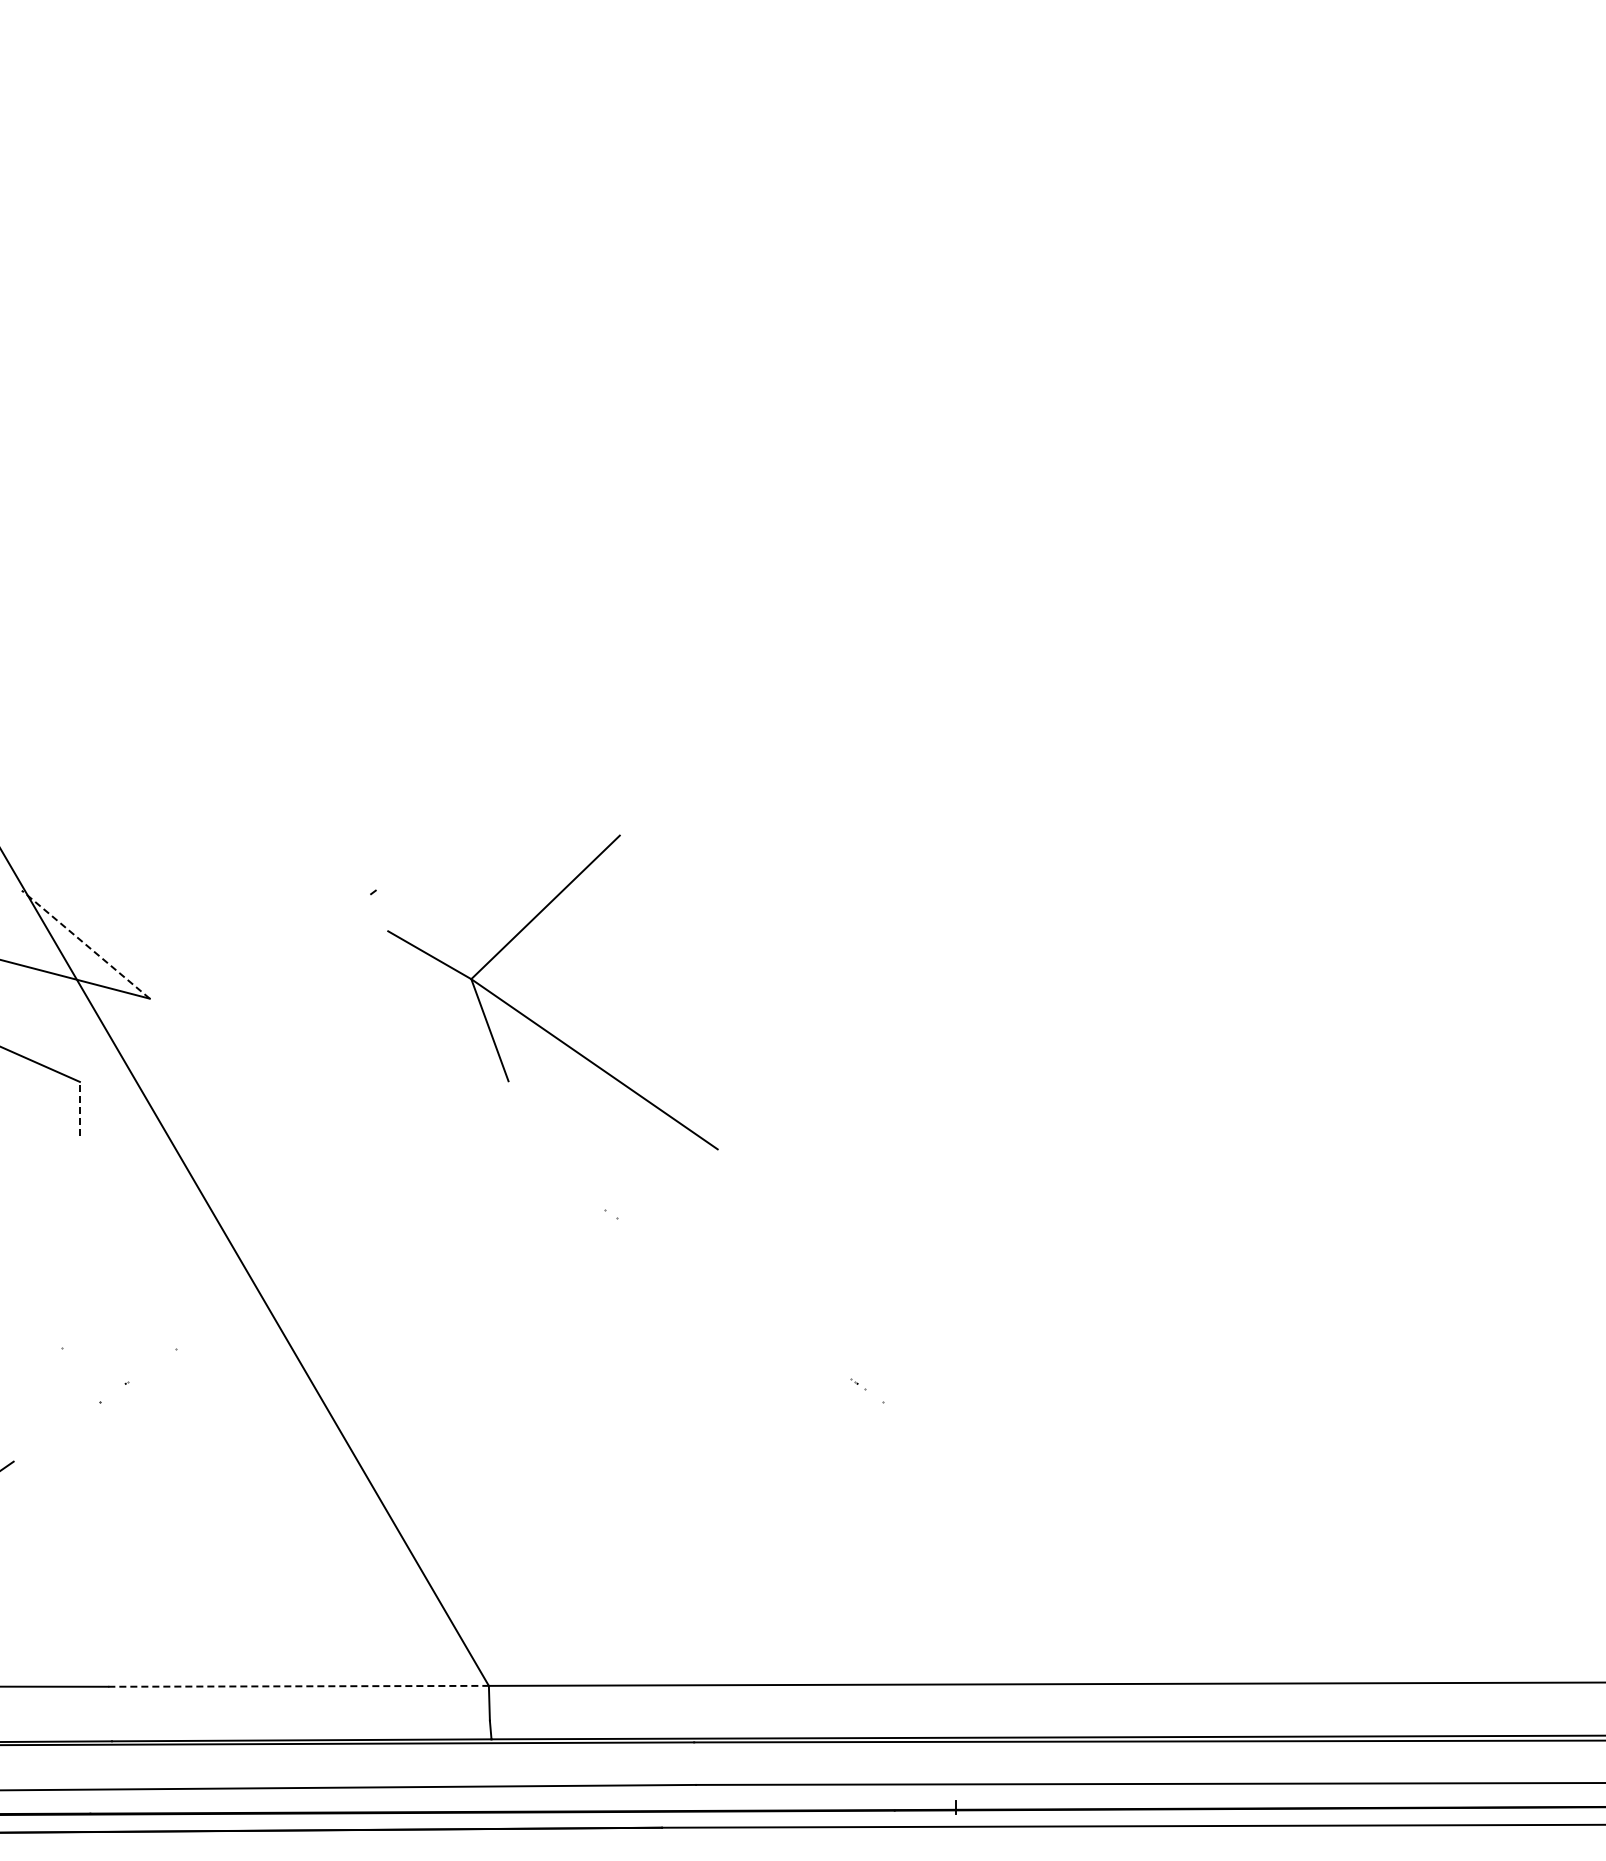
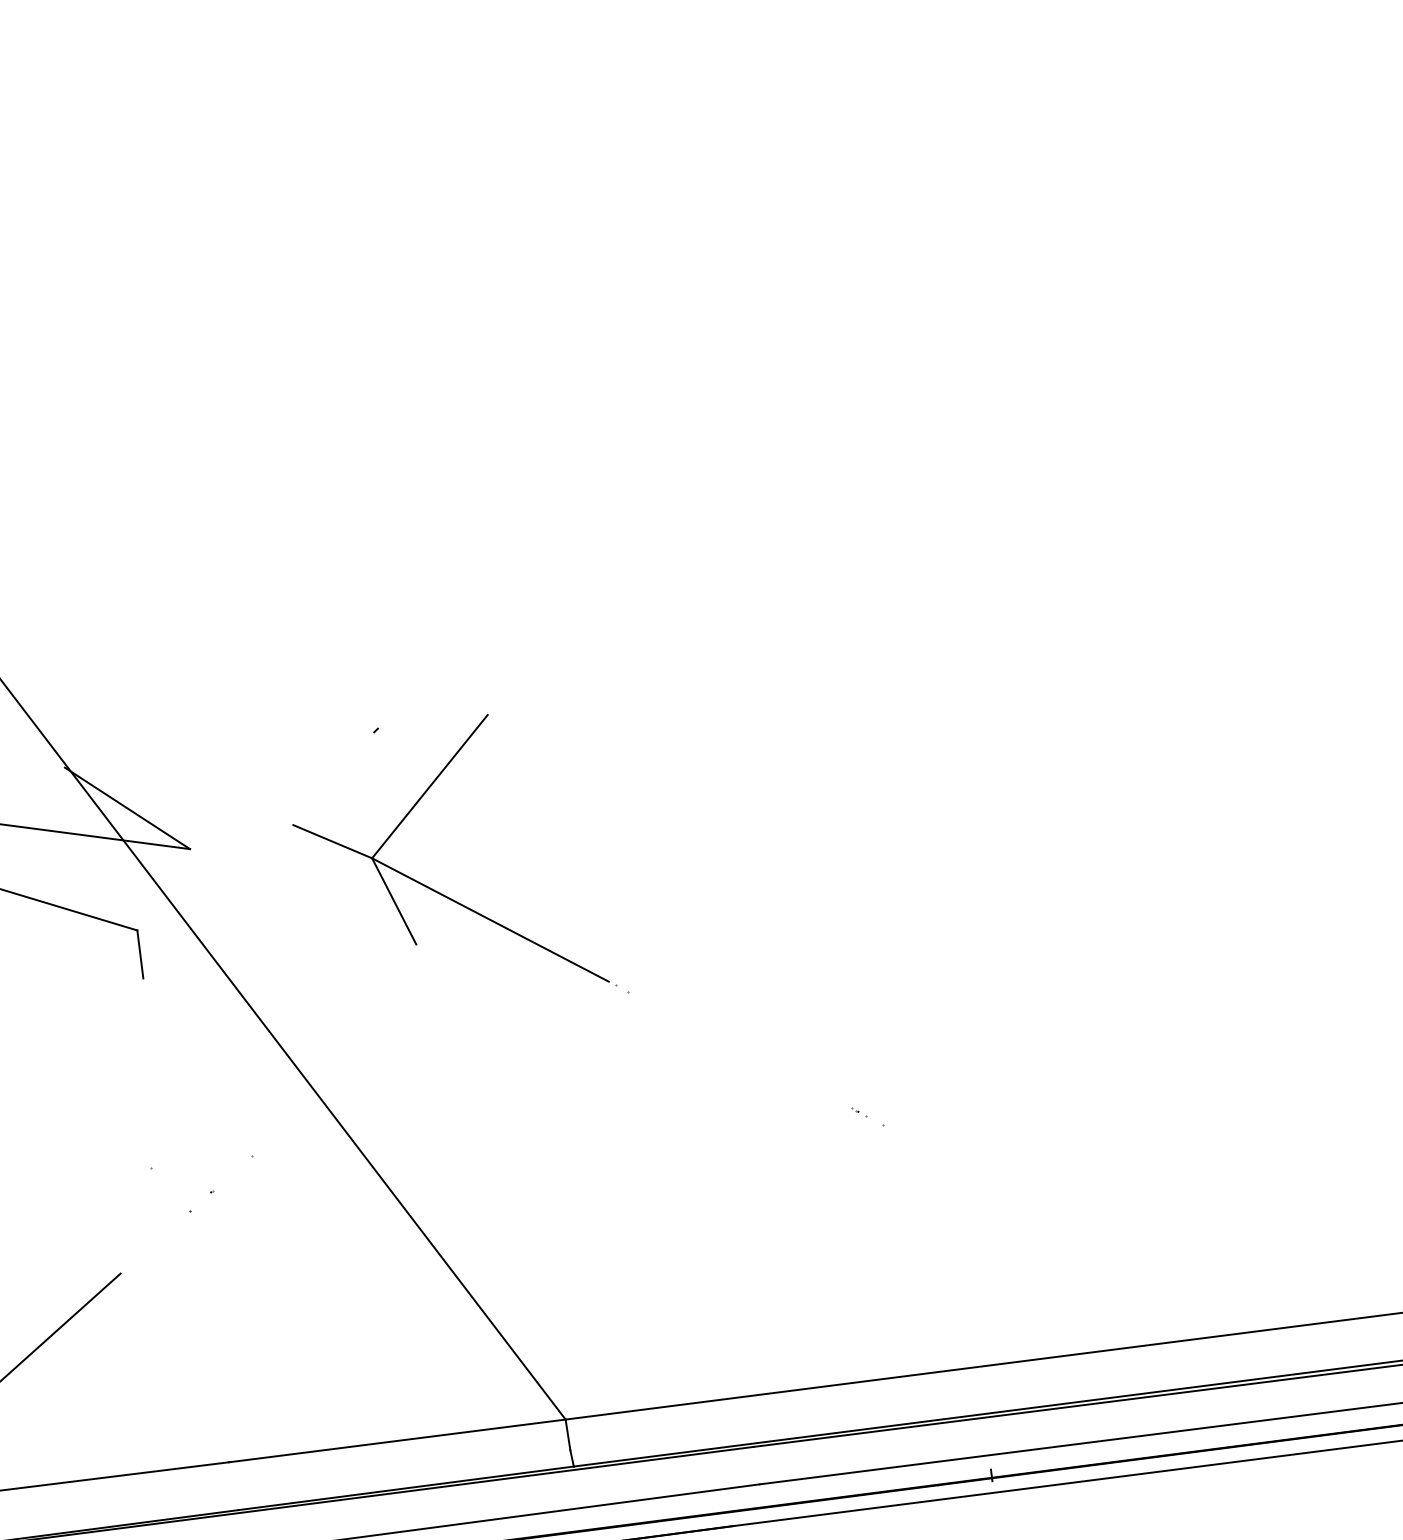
line: (85, 944) -> (127, 808), dashed -> solid
part: (533, 1020) -> (431, 888), moved
line: (79, 1108) -> (139, 953), dashed -> solid
line: (299, 1686) -> (398, 1440), dashed -> solid

